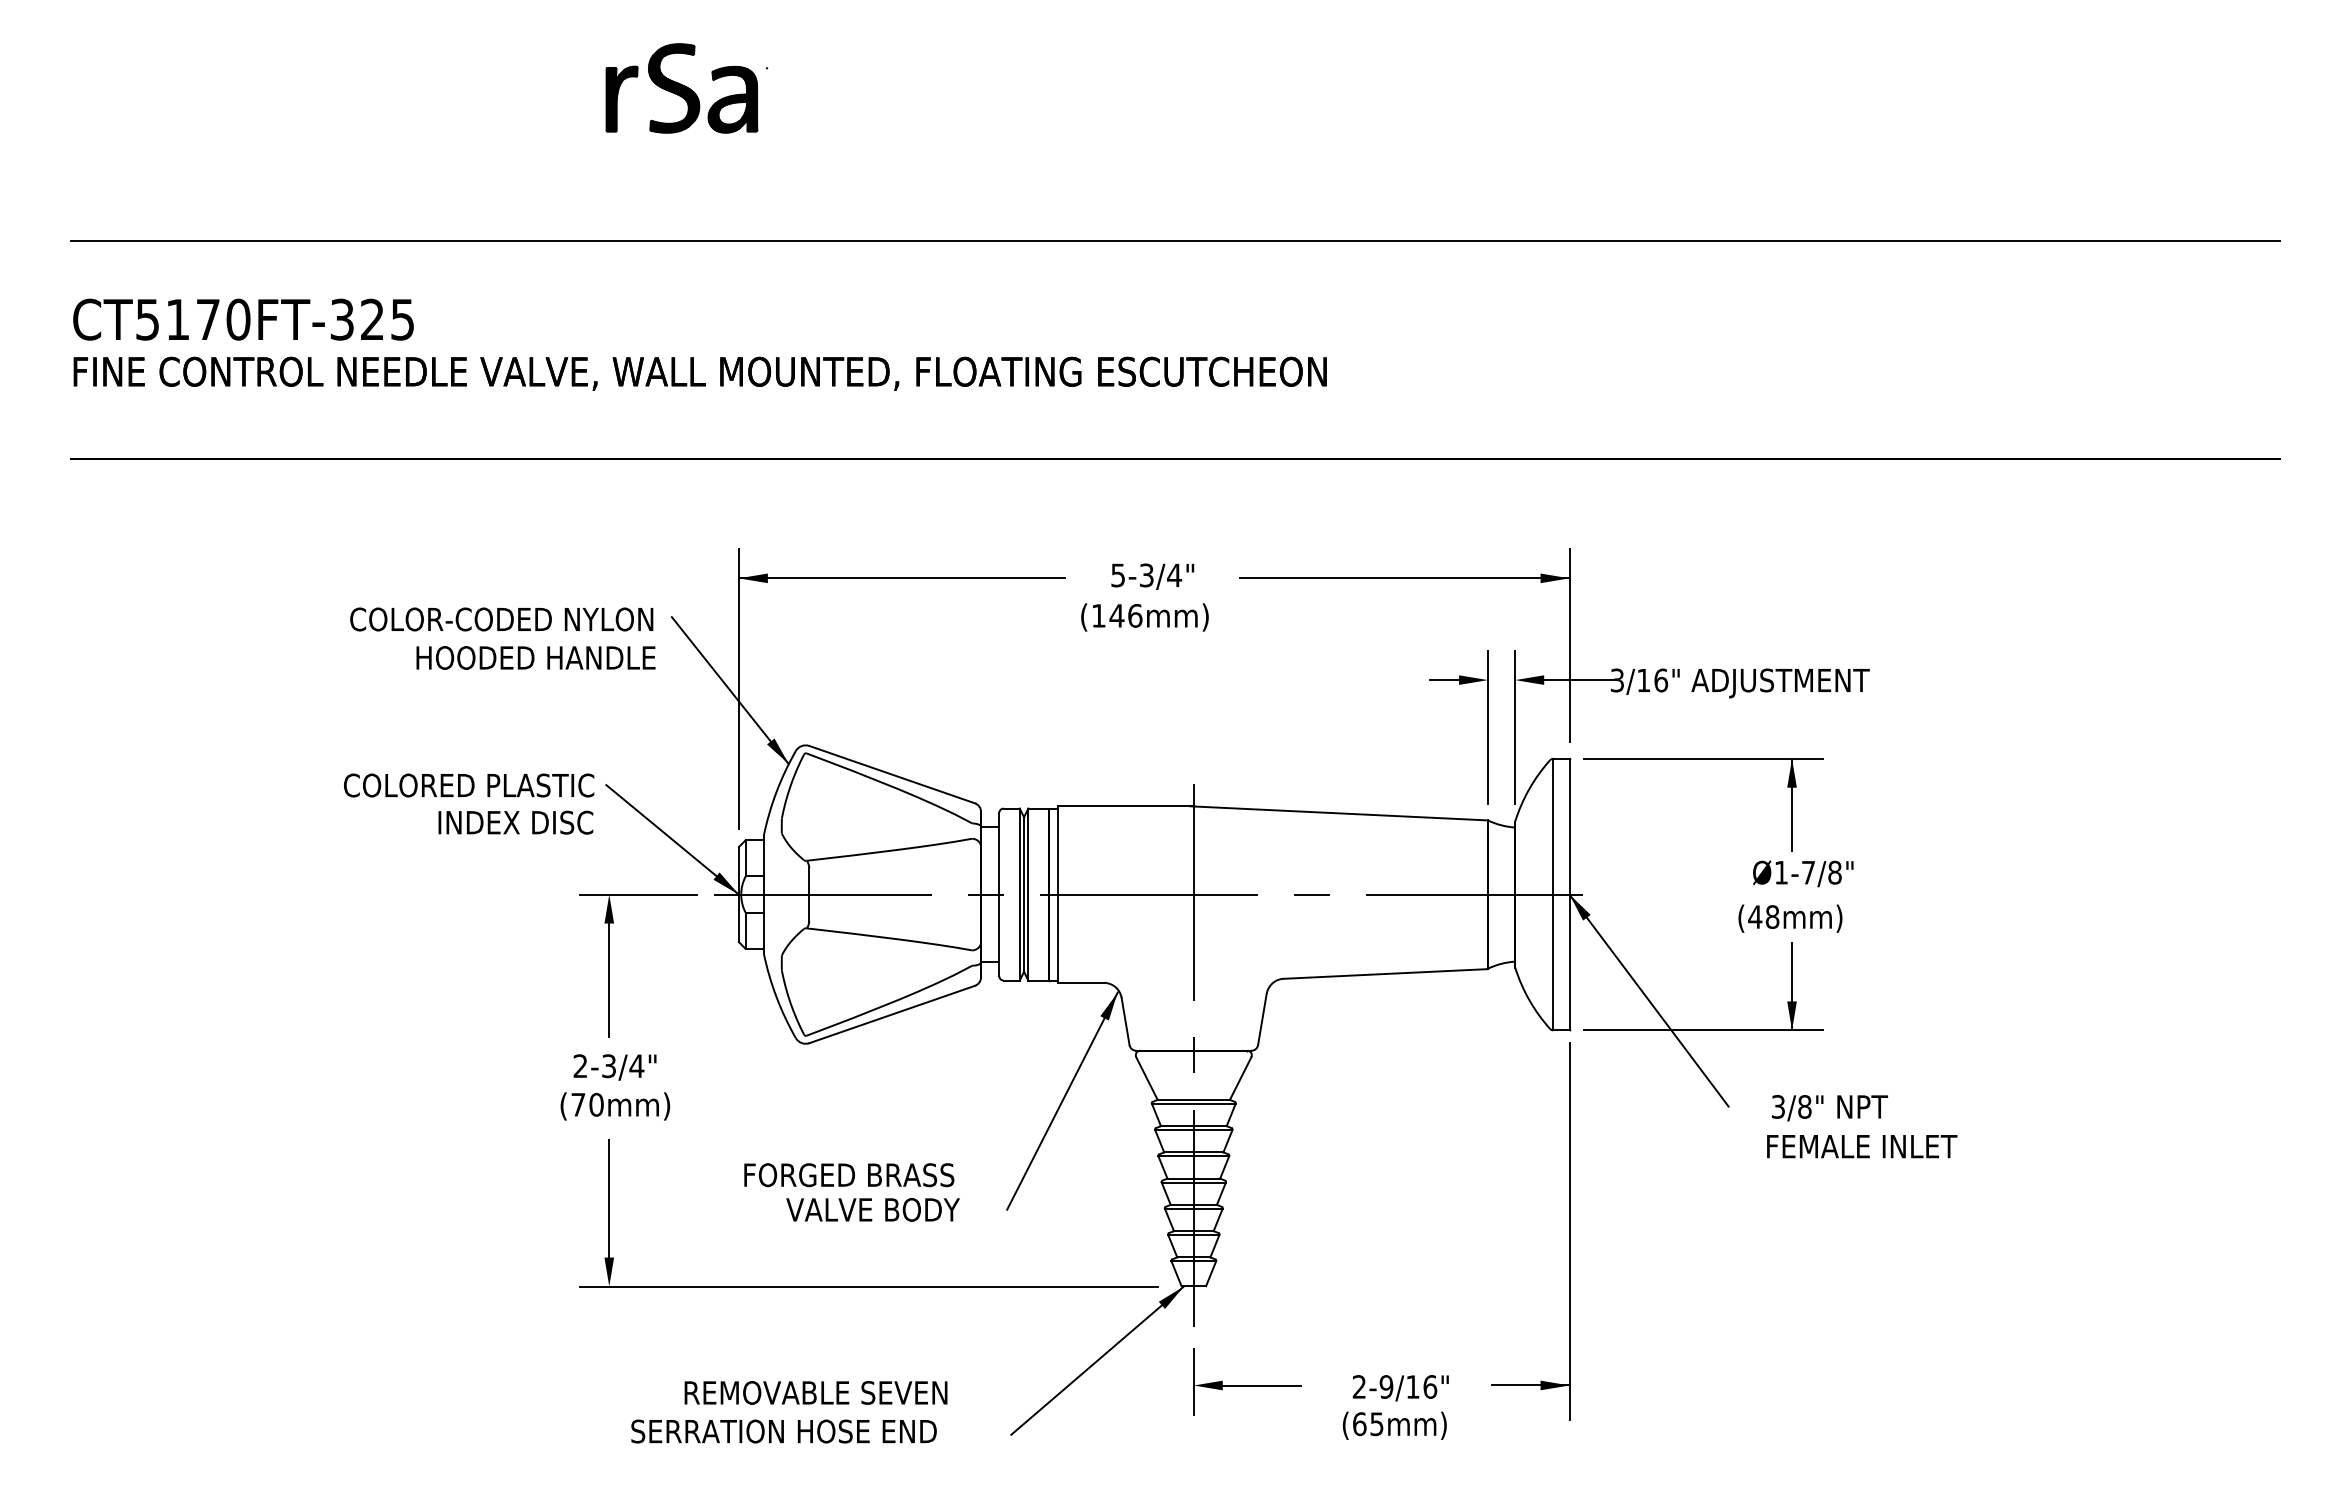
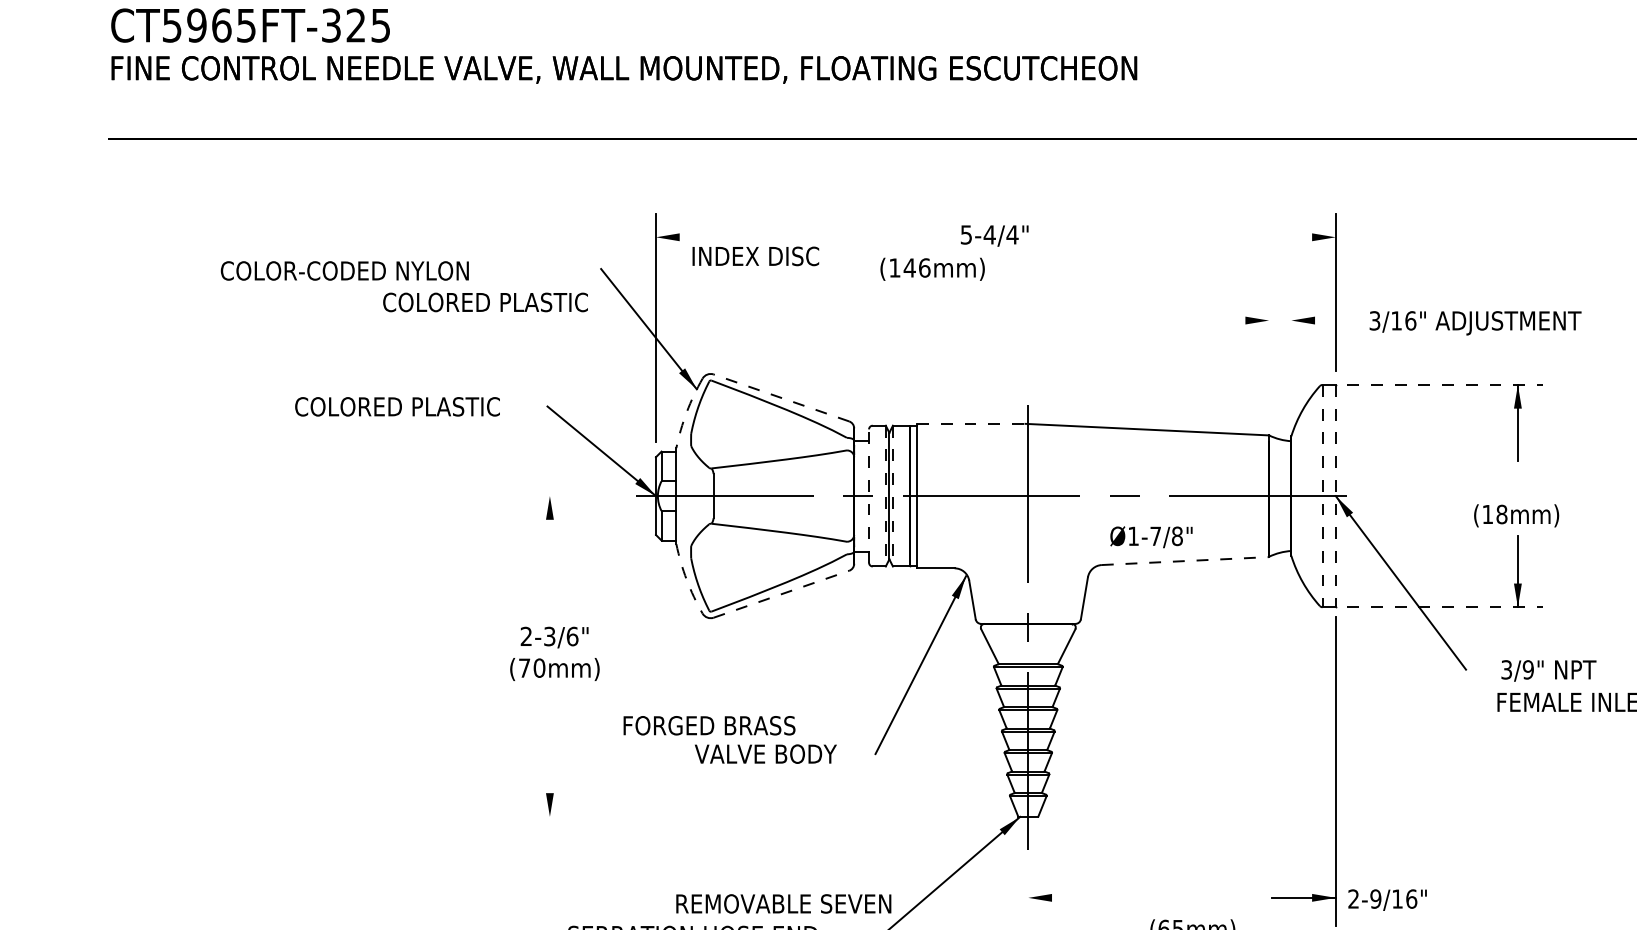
text: (208, 319) -> (221, 25), CT5170FT-325 -> CT5965FT-325
text: (1146, 575) -> (989, 234), 5-3/4" -> 5-4/4"
line: (901, 578) -> (789, 237), removed
line: (1404, 578) -> (1200, 237), removed
text: (1144, 617) -> (932, 269), moved
text: (501, 619) -> (344, 270), moved
text: (530, 657) -> (485, 302), HOODED HANDLE -> COLORED PLASTIC
line: (1444, 680) -> (1233, 320), removed
line: (1579, 680) -> (1343, 320), removed
line: (1488, 727) -> (1269, 359), removed
line: (1515, 727) -> (1291, 359), removed
line: (1703, 758) -> (1445, 384), solid -> dashed
line: (892, 774) -> (781, 397), solid -> dashed
text: (469, 785) -> (397, 406), moved
arc: (776, 792) -> (686, 412), solid -> dashed
line: (1125, 806) -> (972, 424), solid -> dashed
text: (515, 822) -> (755, 256), moved
text: (1803, 873) -> (1151, 536), moved
line: (638, 894) -> (573, 496), removed
line: (999, 894) -> (869, 496), solid -> dashed
line: (1553, 894) -> (1322, 496), solid -> dashed
line: (1569, 894) -> (1335, 496), solid -> dashed
line: (1019, 895) -> (885, 496), solid -> dashed
line: (1028, 895) -> (893, 496), solid -> dashed
text: (1755, 916) -> (1487, 514), (48mm) -> (18mm)
line: (1386, 973) -> (1186, 560), solid -> dashed
line: (609, 980) -> (550, 566), removed
arc: (776, 996) -> (686, 579), solid -> dashed
line: (892, 1014) -> (781, 594), solid -> dashed
line: (1703, 1030) -> (1445, 607), solid -> dashed
text: (636, 1066) -> (572, 636), 2-3/4" -> 2-3/6"
text: (1804, 1106) -> (1528, 669), 3/8" -> 3/9"
text: (849, 1175) -> (709, 726), moved
line: (609, 1198) -> (550, 744), removed
line: (868, 1286) -> (762, 816), removed
line: (1193, 1382) -> (1028, 895), removed
line: (1261, 1385) -> (1083, 897), removed
text: (1400, 1388) -> (1387, 900), moved
text: (815, 1392) -> (783, 903), moved

